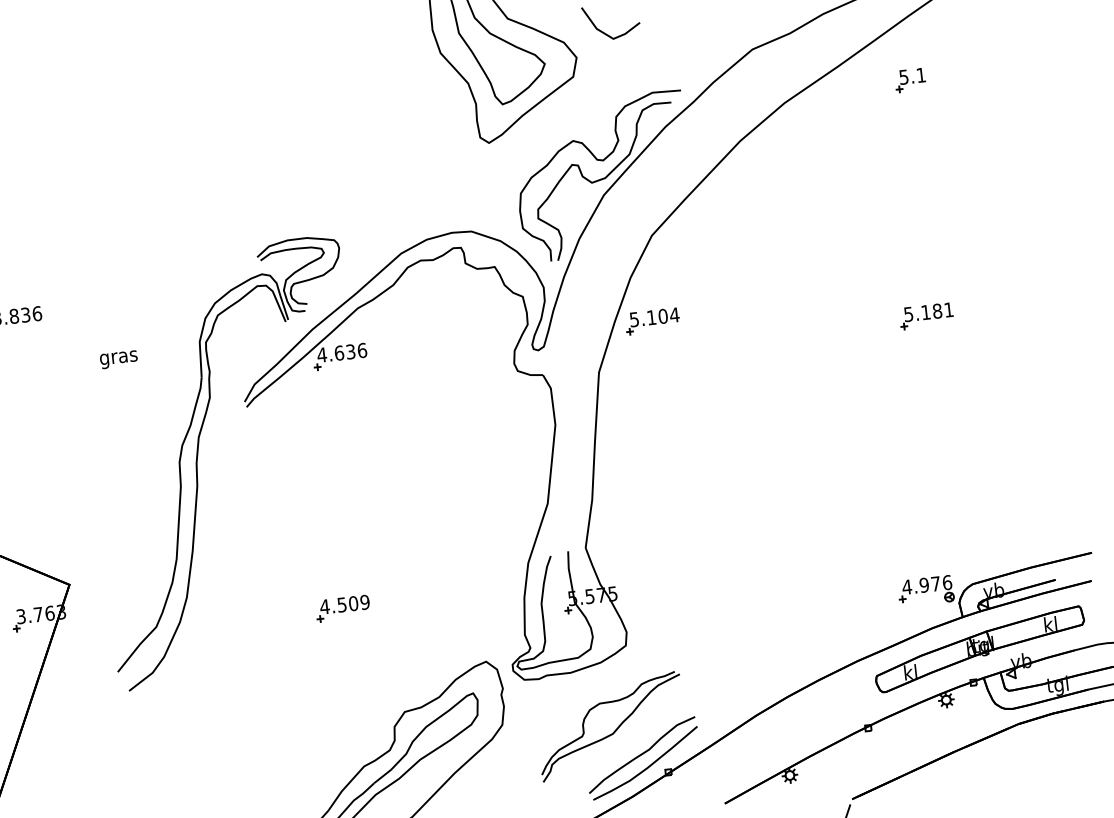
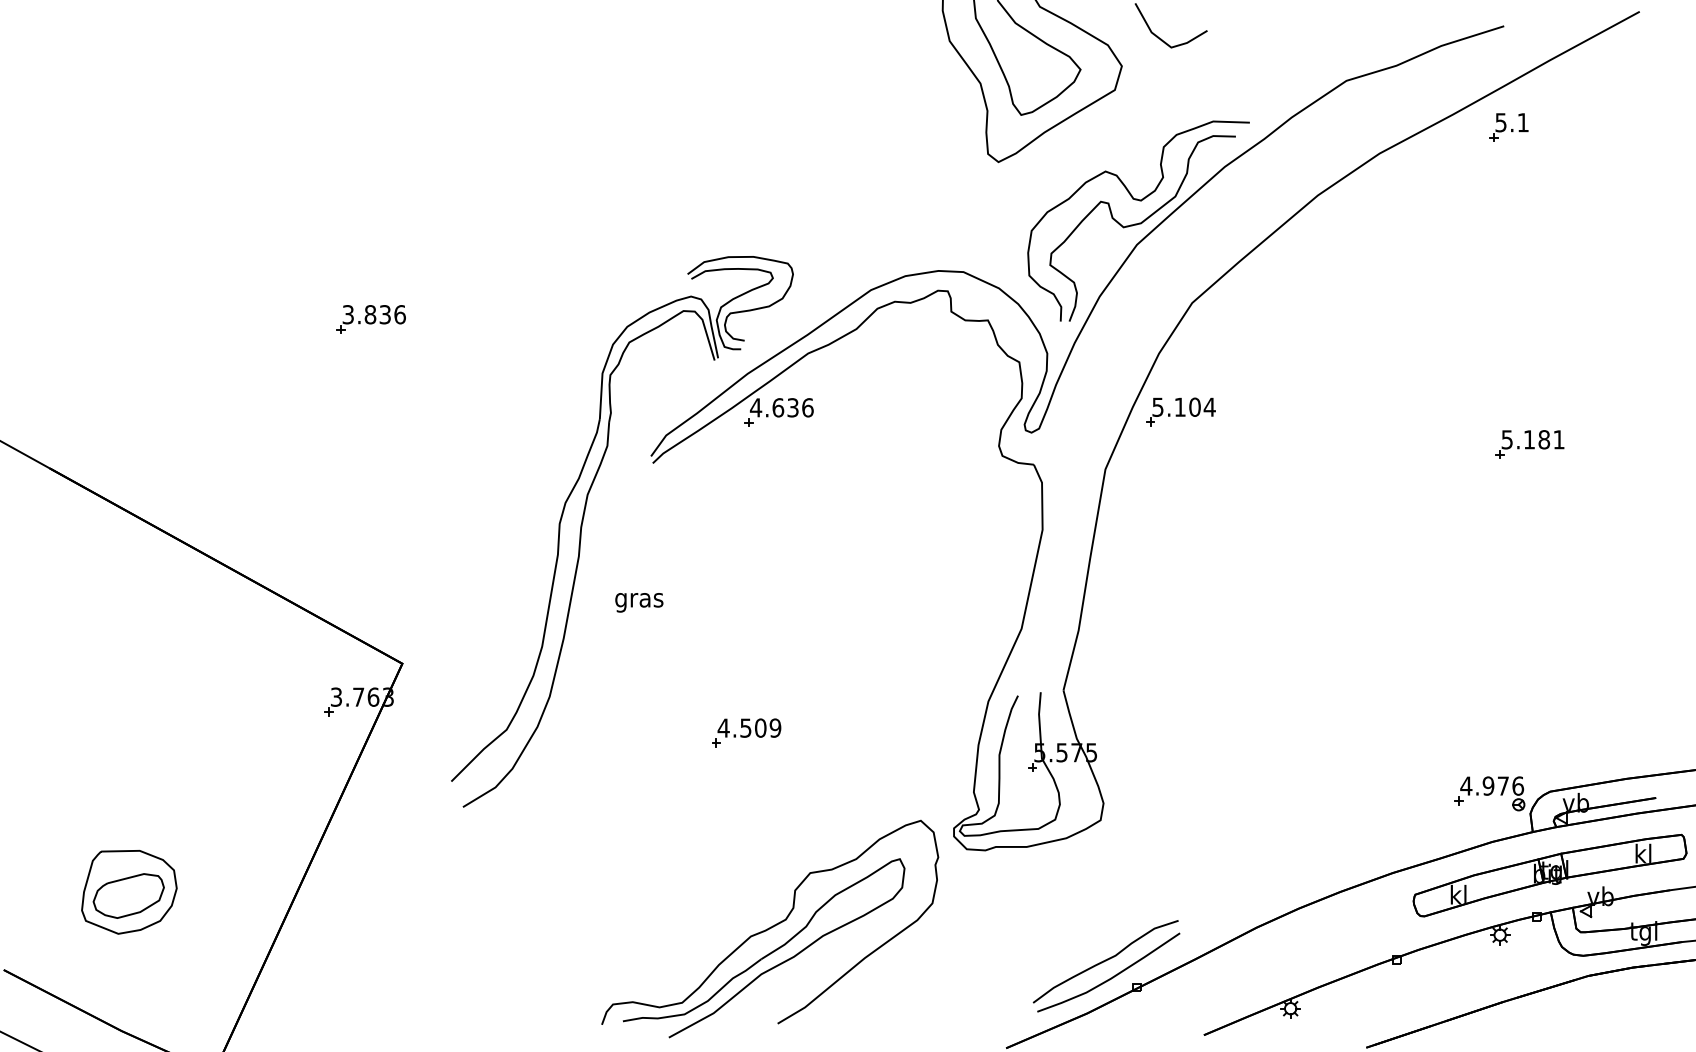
part: (910, 80) -> (1508, 127), moved
text: (119, 359) -> (639, 602), moved
part: (615, 729) -> (1075, 925), removed

